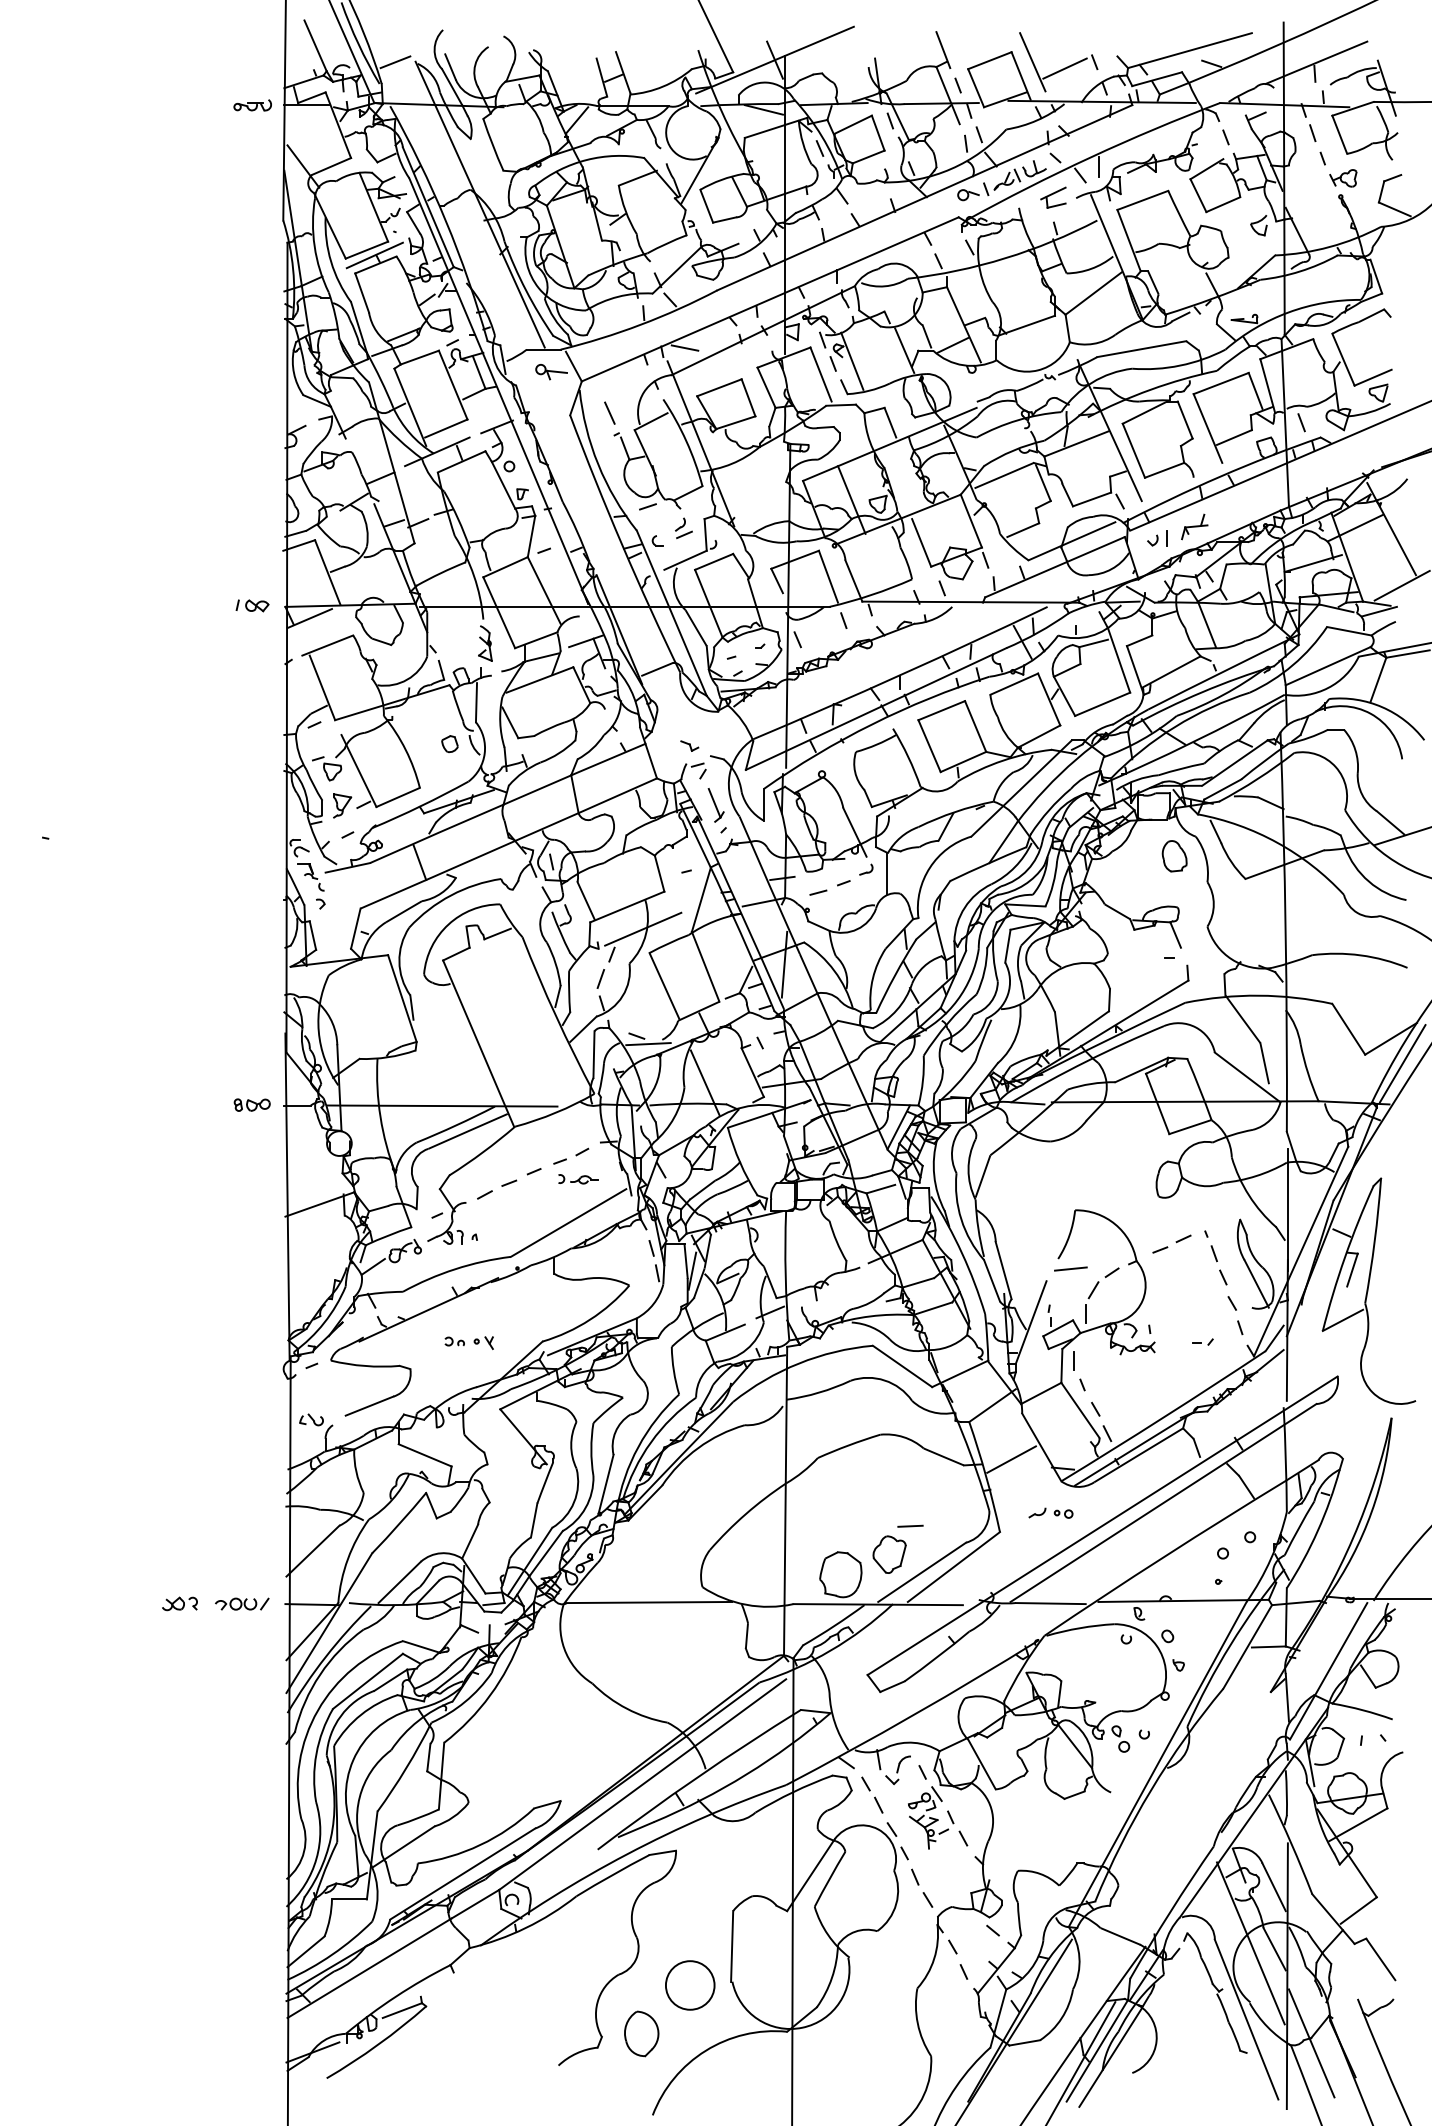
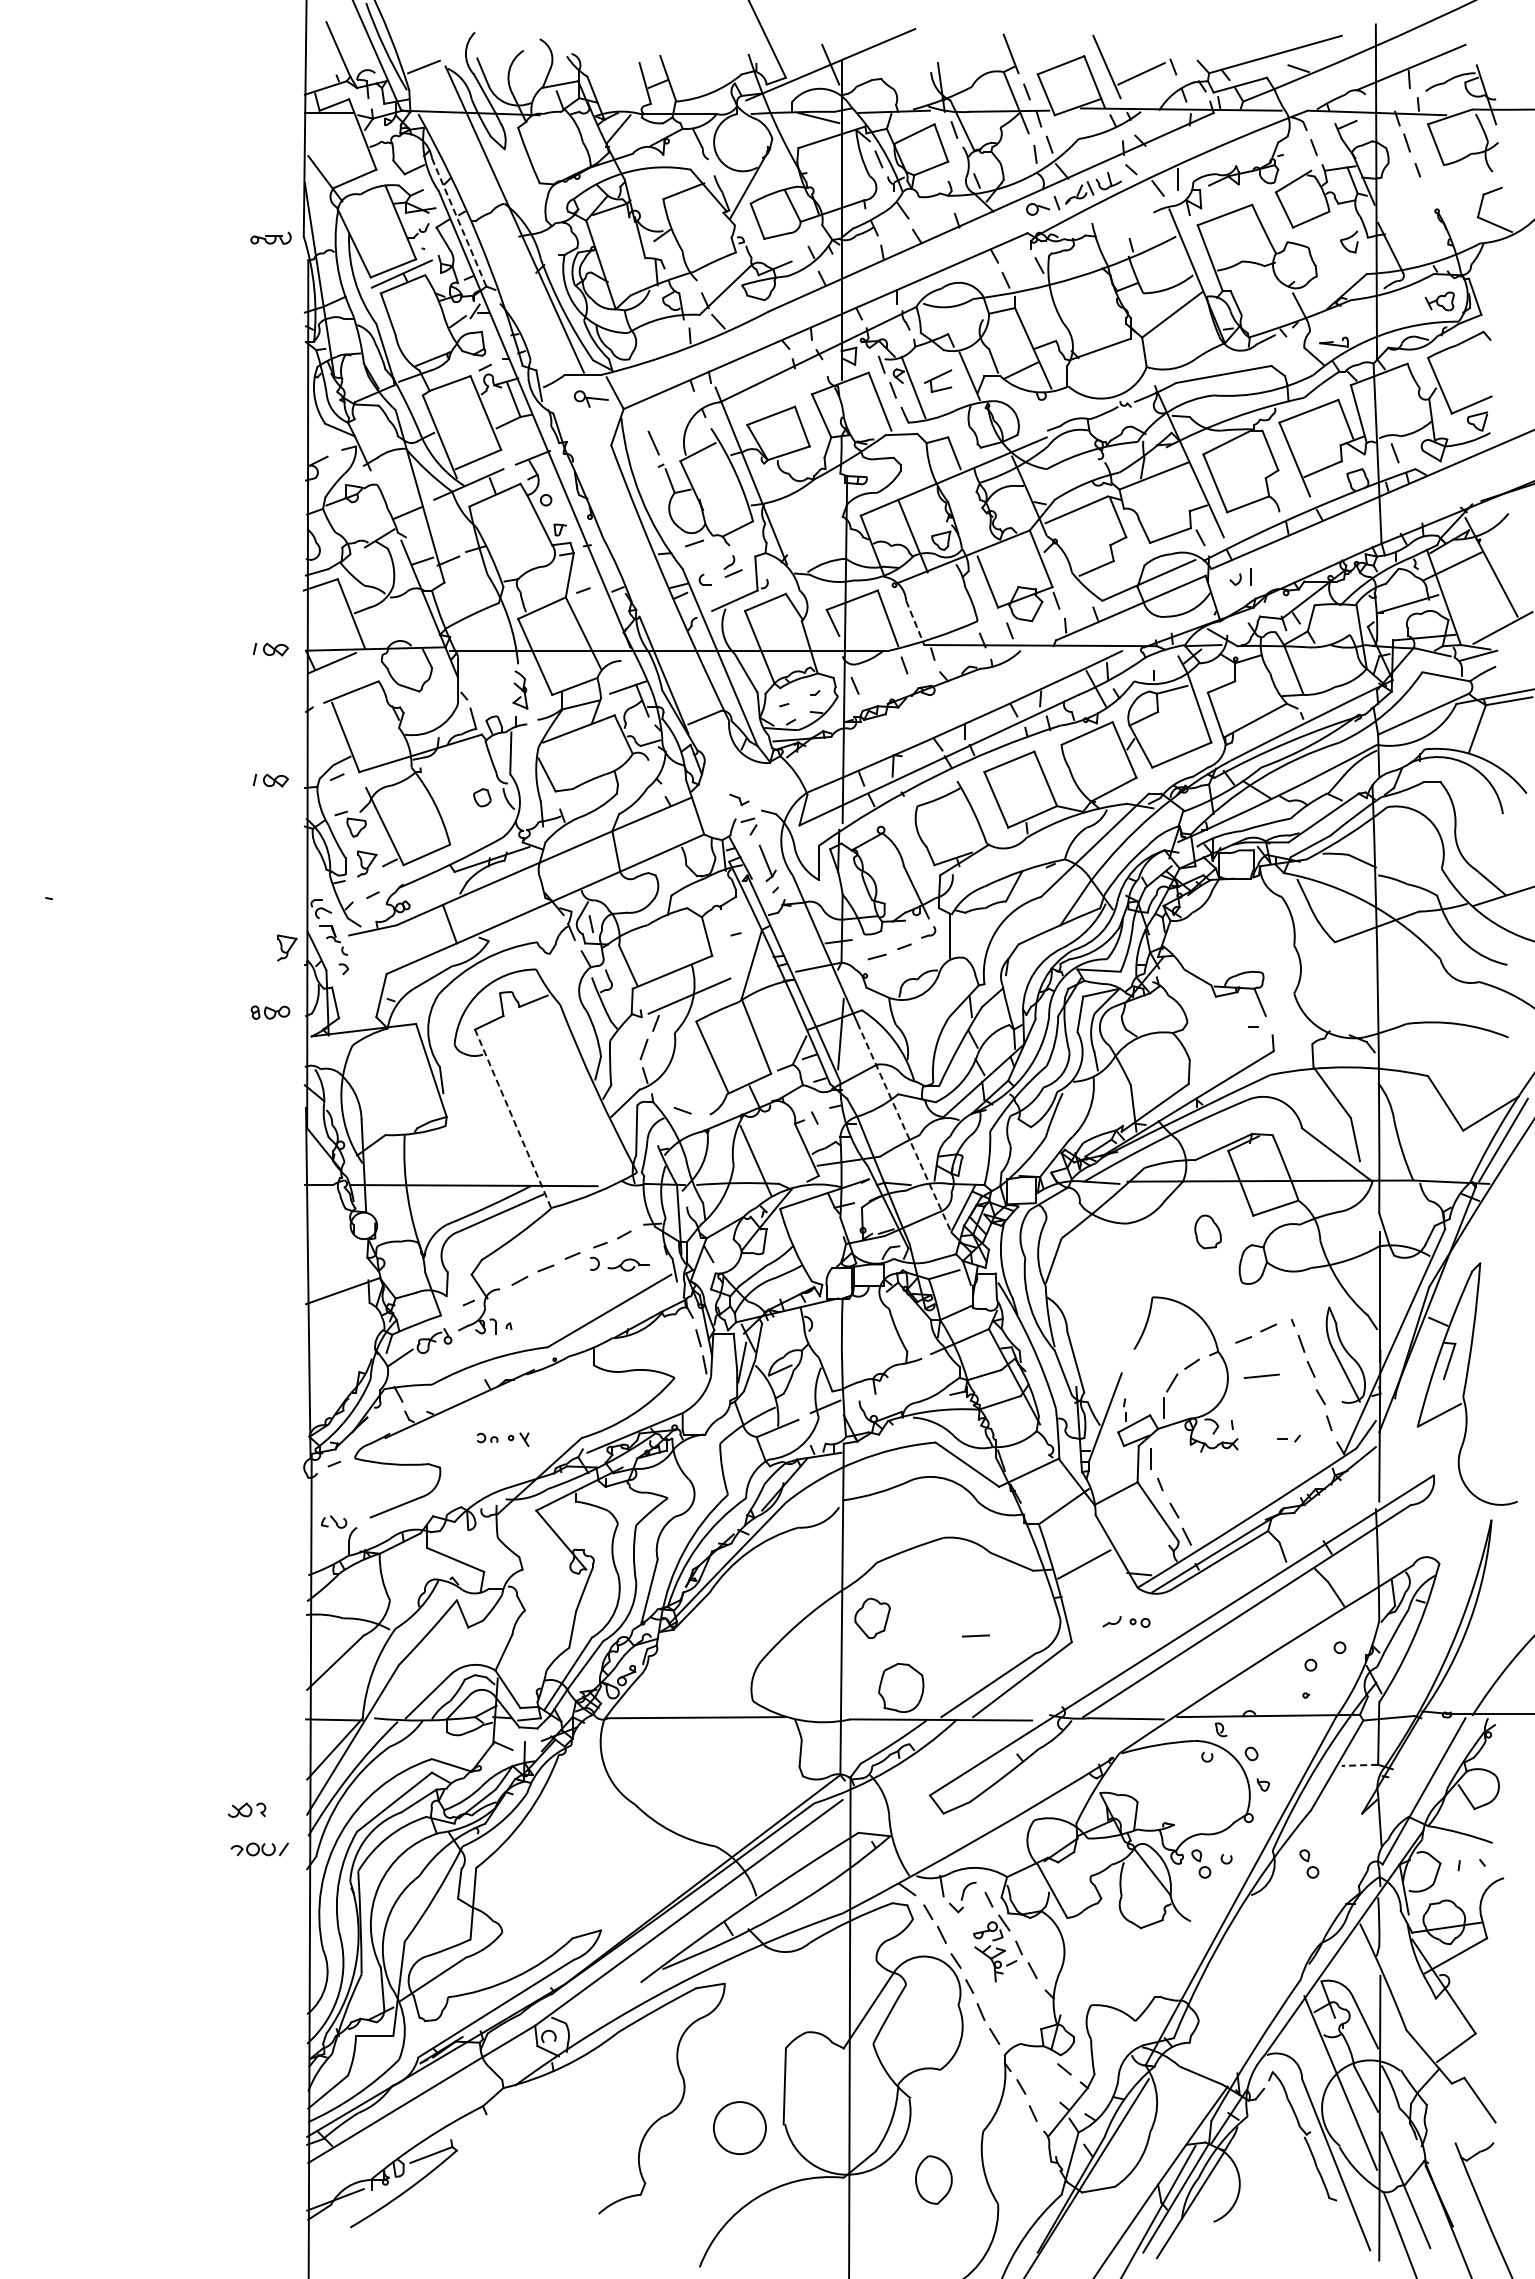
part: (252, 104) -> (270, 237), moved
part: (1343, 178) -> (1439, 301), moved
part: (1053, 197) -> (938, 380), moved
line: (428, 207) -> (459, 222), solid -> dashed
line: (685, 348) -> (734, 373), removed
part: (1194, 527) -> (1280, 565), removed
line: (854, 580) -> (915, 622), solid -> dashed
part: (252, 728) -> (270, 780), added
part: (1174, 855) -> (1207, 1231), moved
part: (268, 883) -> (287, 947), added
line: (478, 1043) -> (513, 1118), solid -> dashed
line: (648, 1044) -> (695, 1119), removed
arc: (843, 1051) -> (904, 1127), solid -> dashed
part: (252, 1104) -> (270, 1012), moved
part: (577, 1178) -> (619, 1263), size x1.4
line: (1070, 1268) -> (1261, 1375), moved
part: (889, 1553) -> (872, 1617), moved
part: (179, 1603) -> (246, 1809), moved
part: (241, 1604) -> (259, 1849), moved
line: (1268, 1647) -> (1359, 1765), solid -> dashed
part: (1221, 1738) -> (1309, 1863), added
part: (641, 2033) -> (933, 2179), moved

